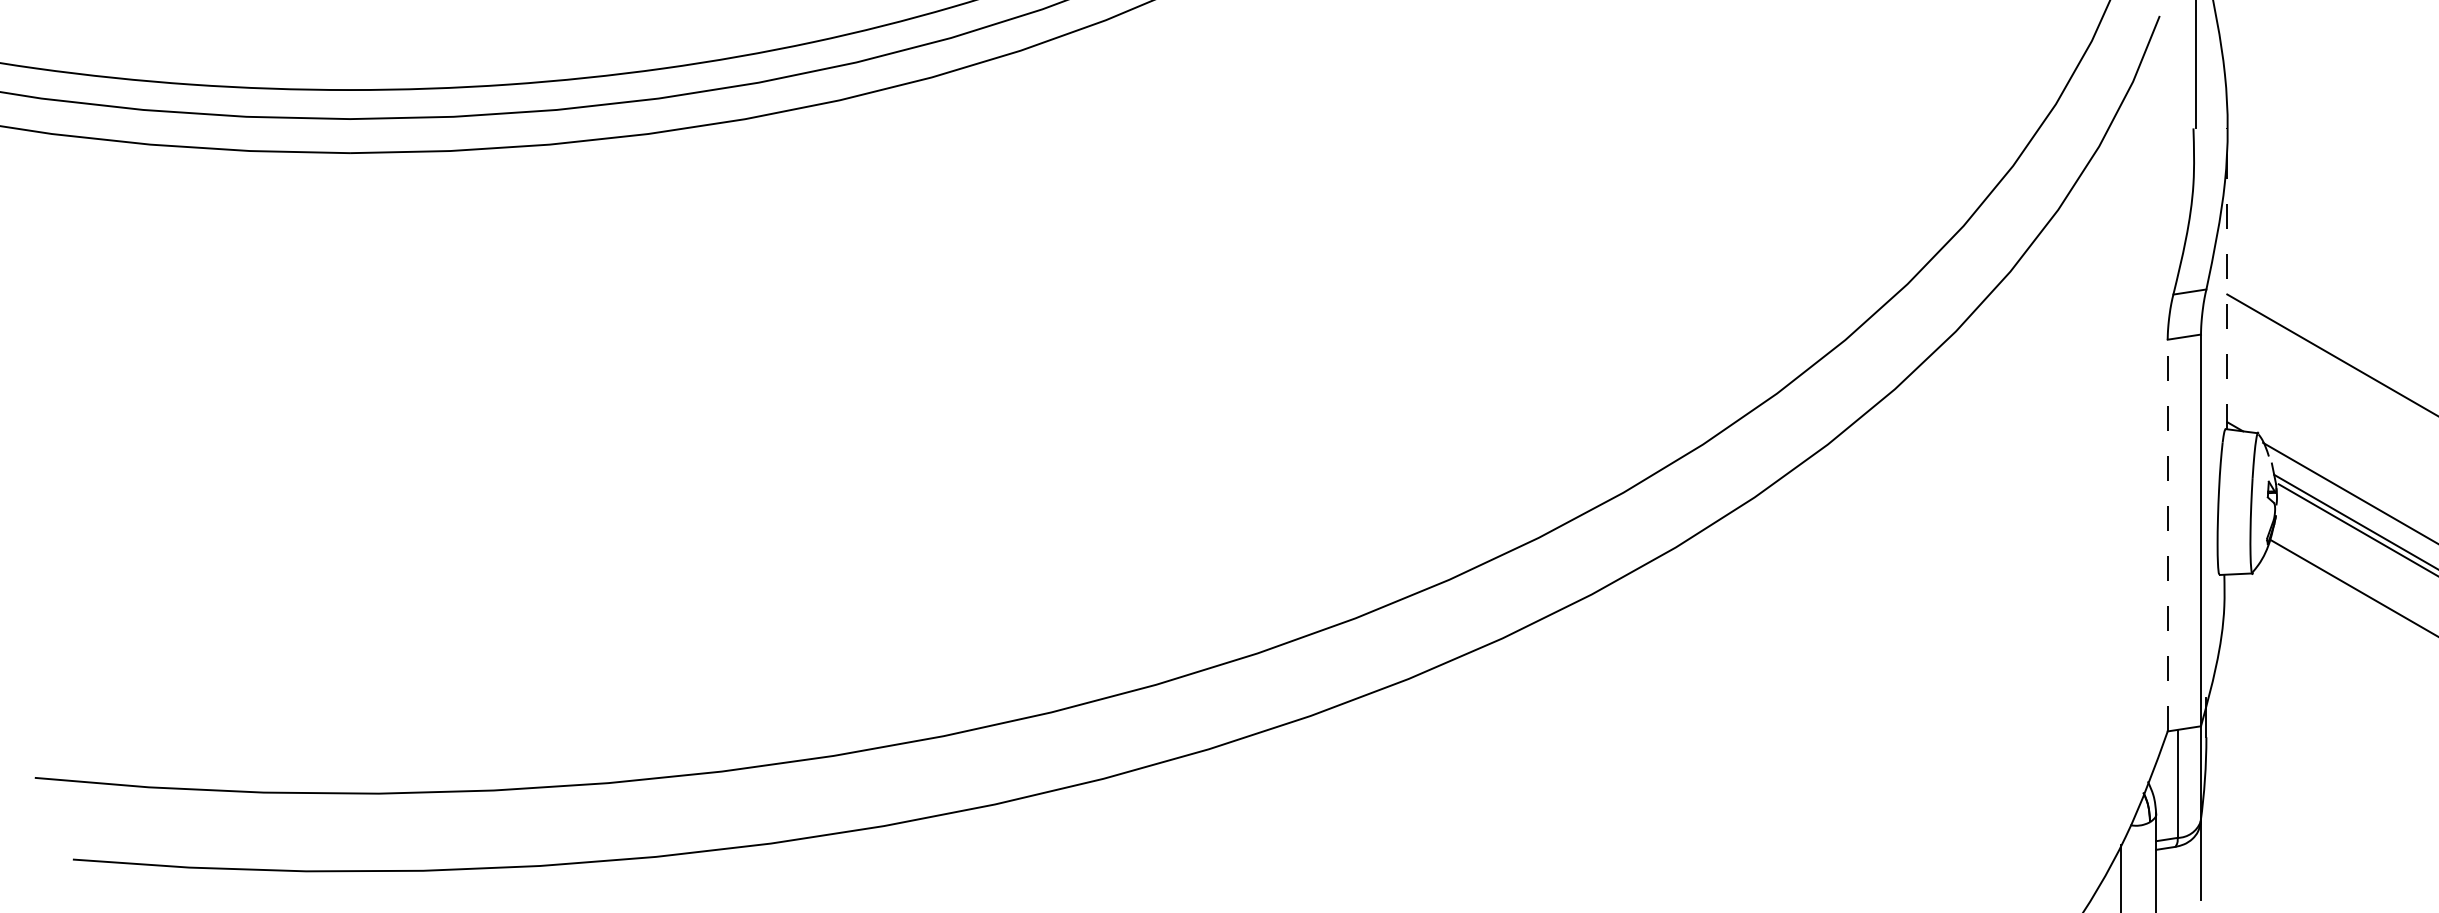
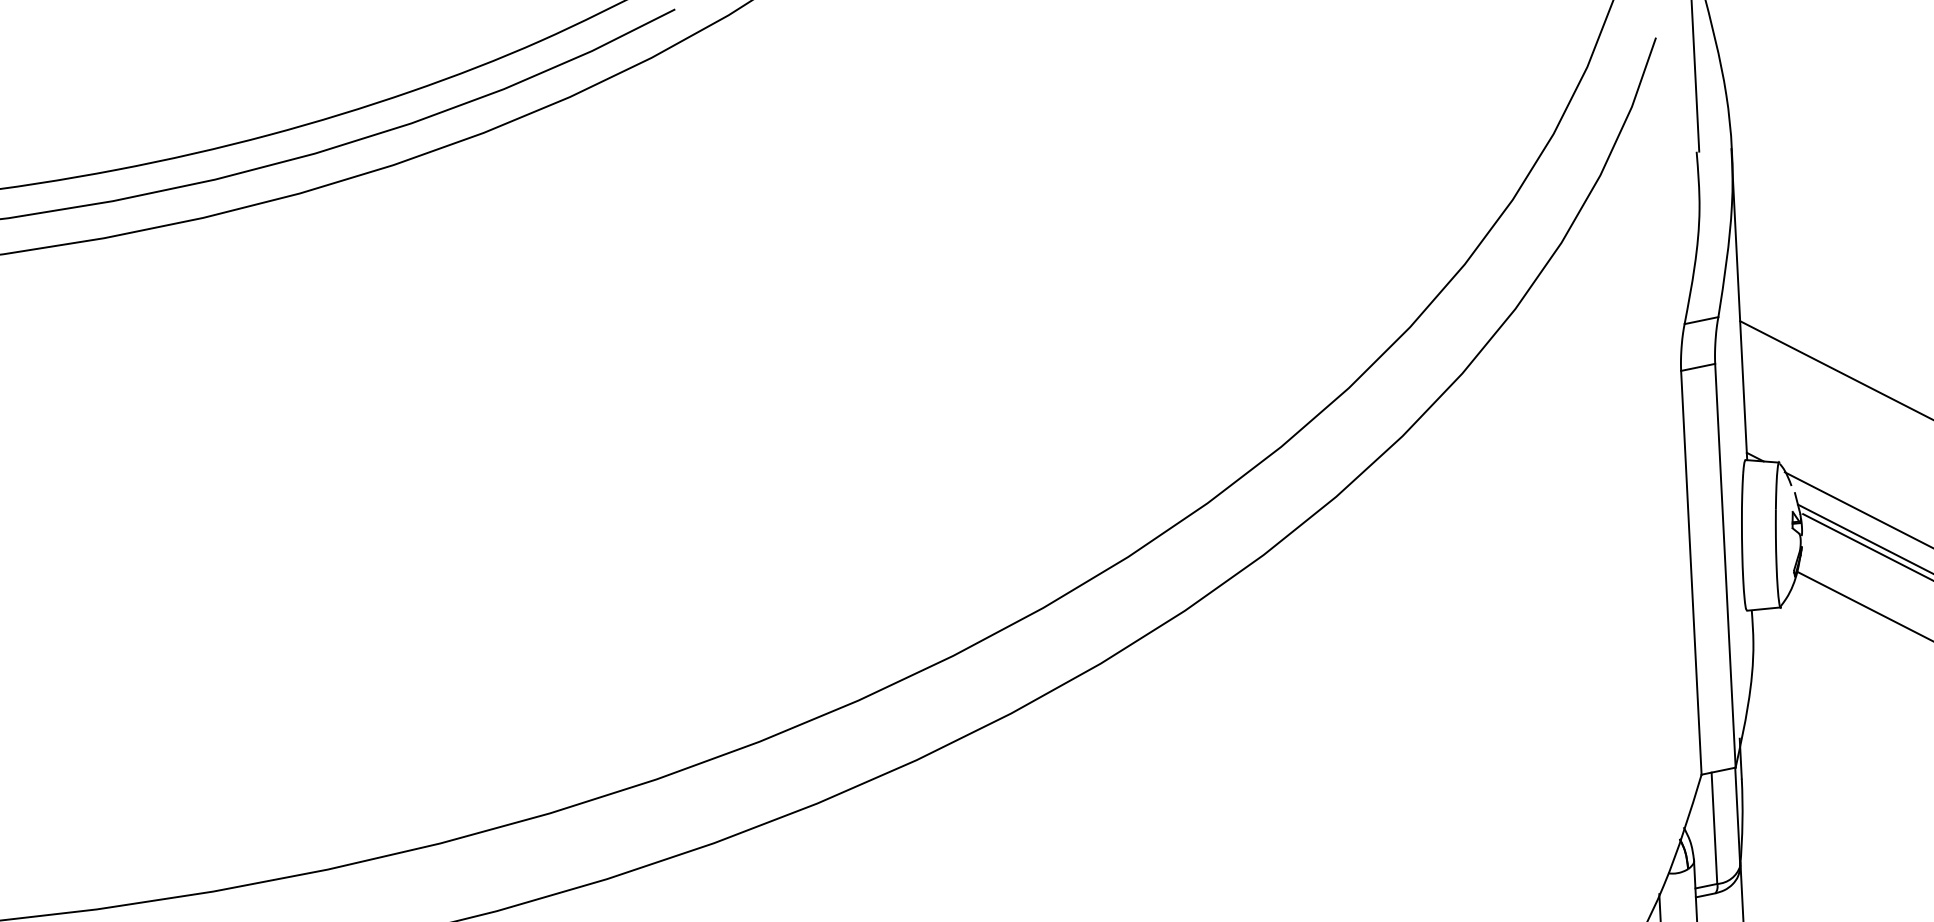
line: (2227, 278) -> (1739, 304), dashed -> solid
line: (2167, 535) -> (1691, 572), dashed -> solid

